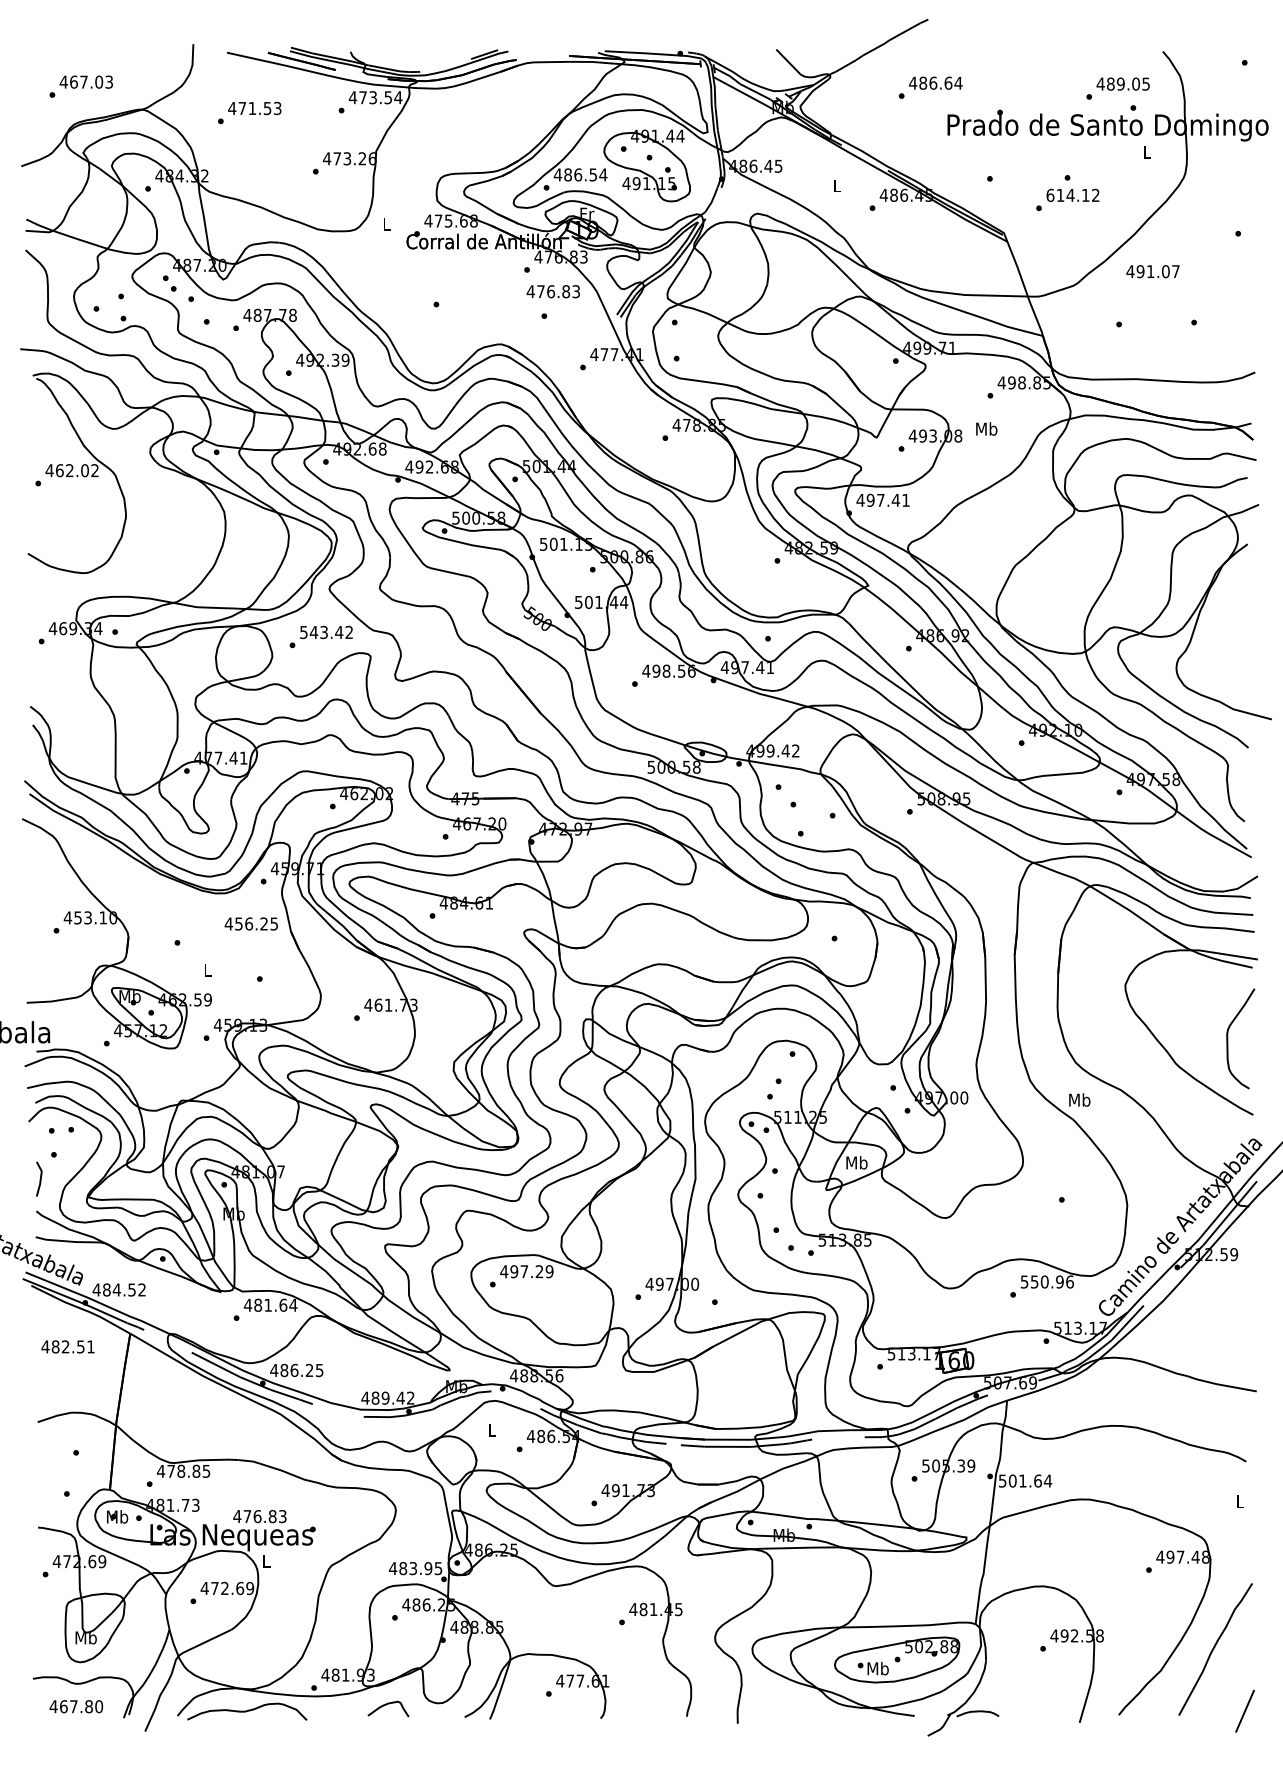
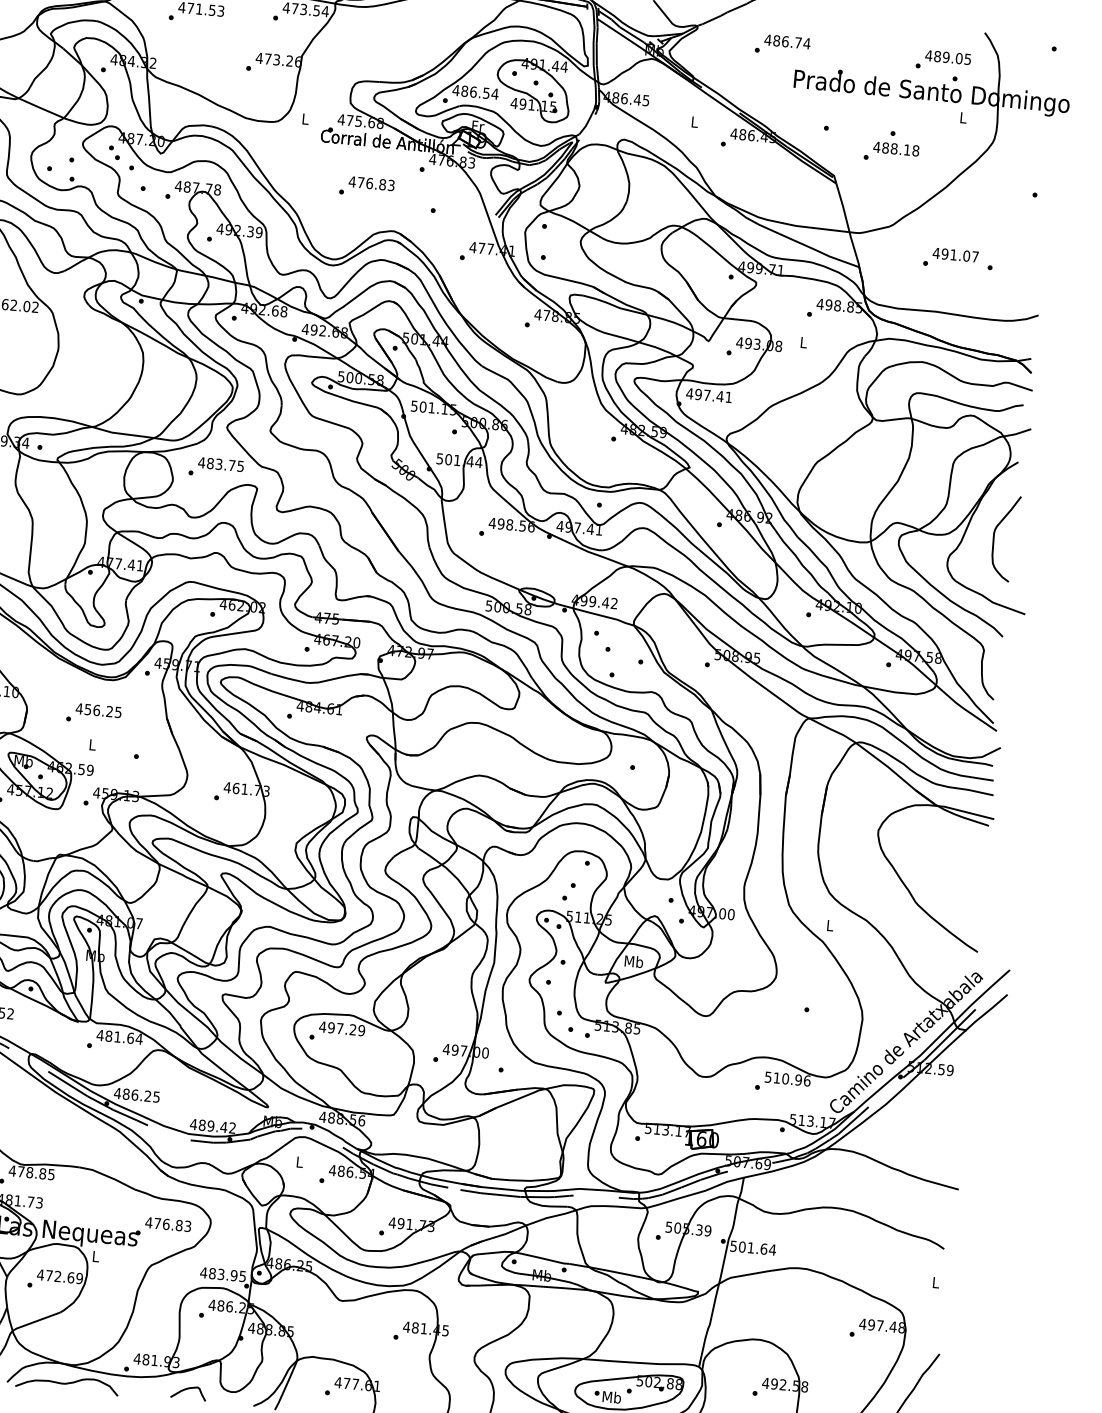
text: (948, 82) -> (798, 42), 486.64 -> 486.74
text: (1072, 194) -> (895, 148), 614.12 -> 488.18
text: (1152, 271) -> (955, 254), moved
text: (552, 291) -> (370, 183), moved
text: (986, 428) -> (803, 342), Mb -> L
text: (325, 632) -> (220, 464), 543.42 -> 483.75
text: (250, 923) -> (98, 710), moved
curve: (1228, 1038) -> (994, 537), moved
text: (1079, 1099) -> (829, 925), Mb -> L
text: (1034, 1281) -> (776, 1077), 550.96 -> 510.96
text: (259, 1516) -> (167, 1224), moved

